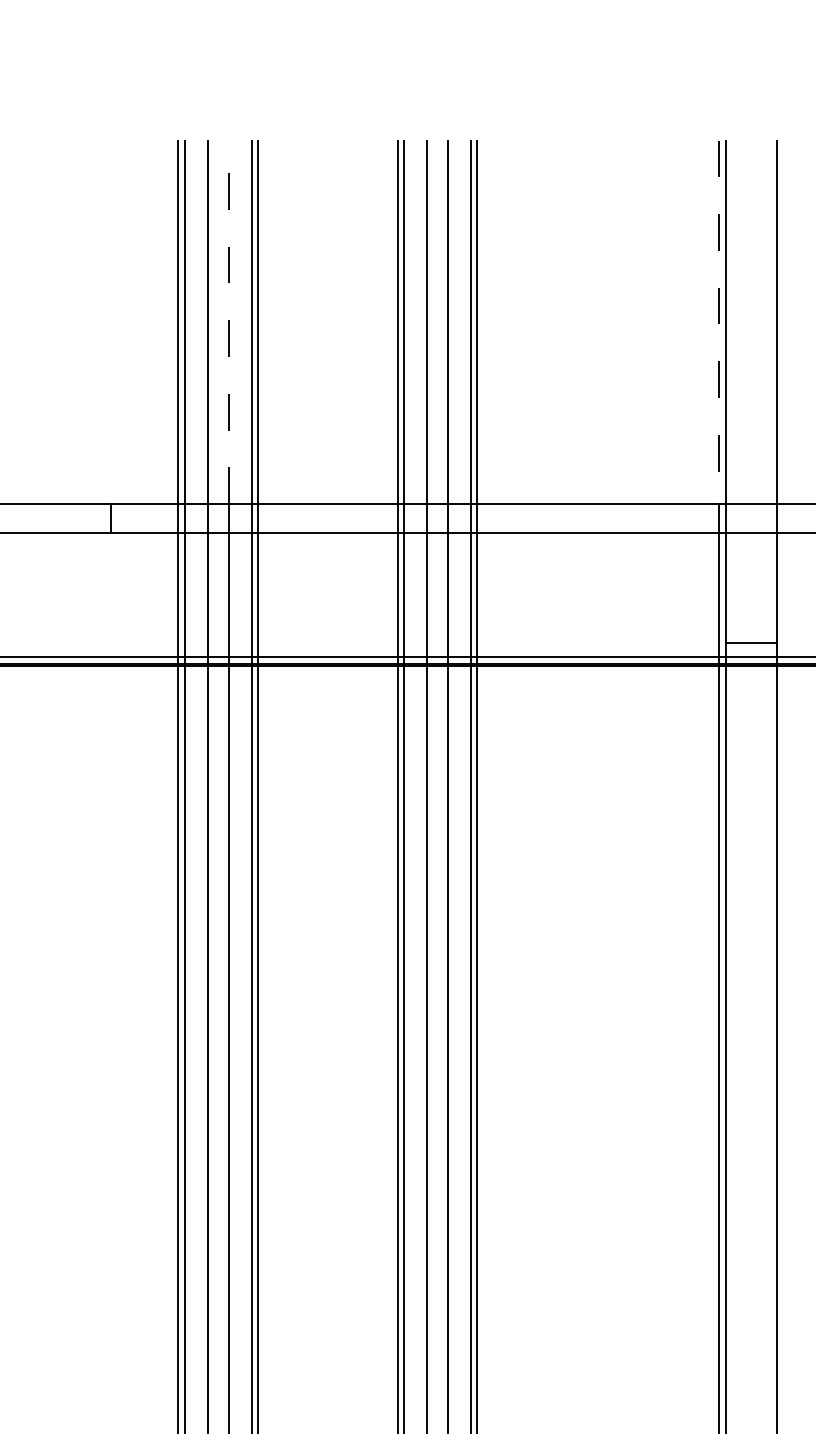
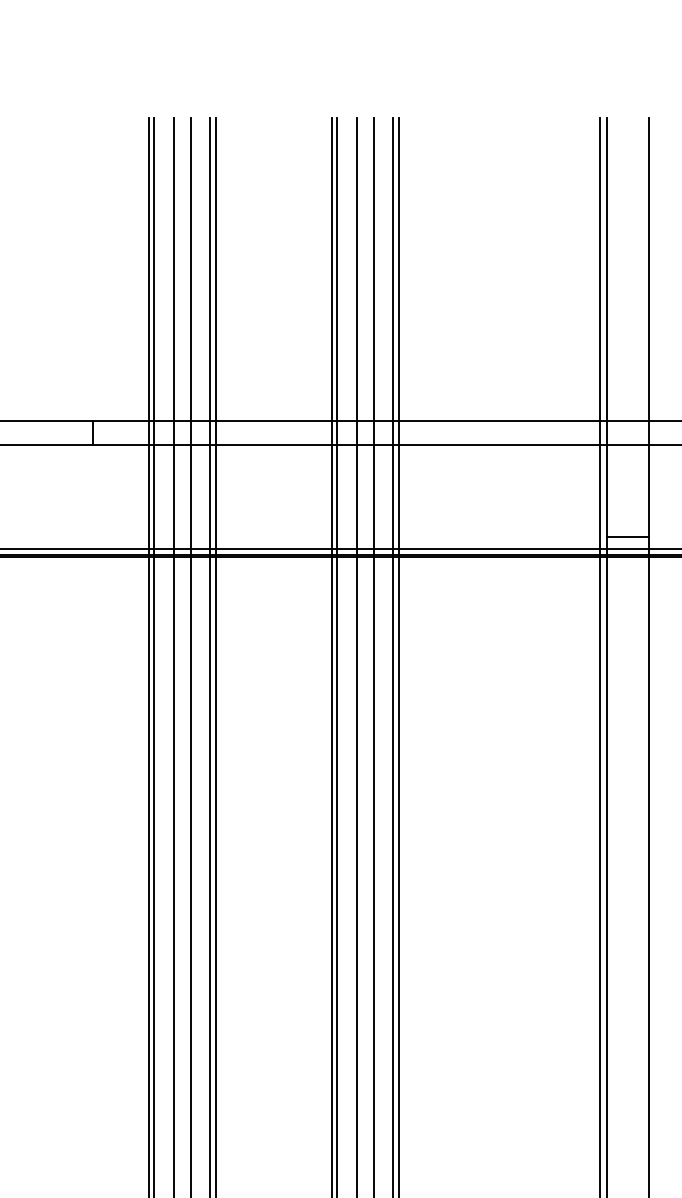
line: (228, 322) -> (191, 269), dashed -> solid
line: (718, 322) -> (600, 269), dashed -> solid

